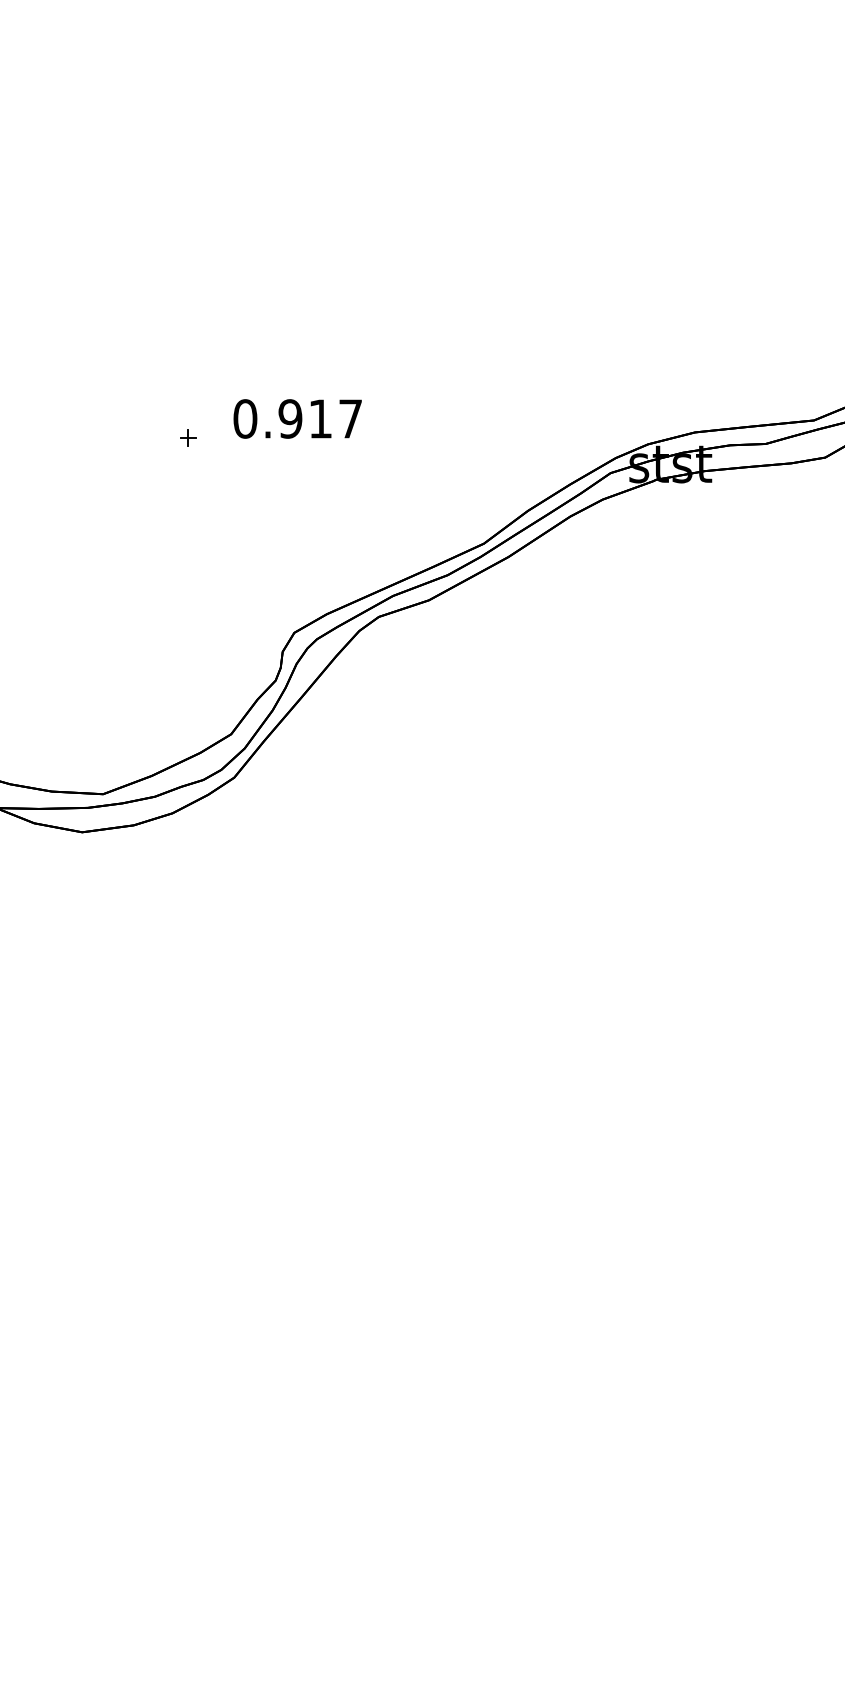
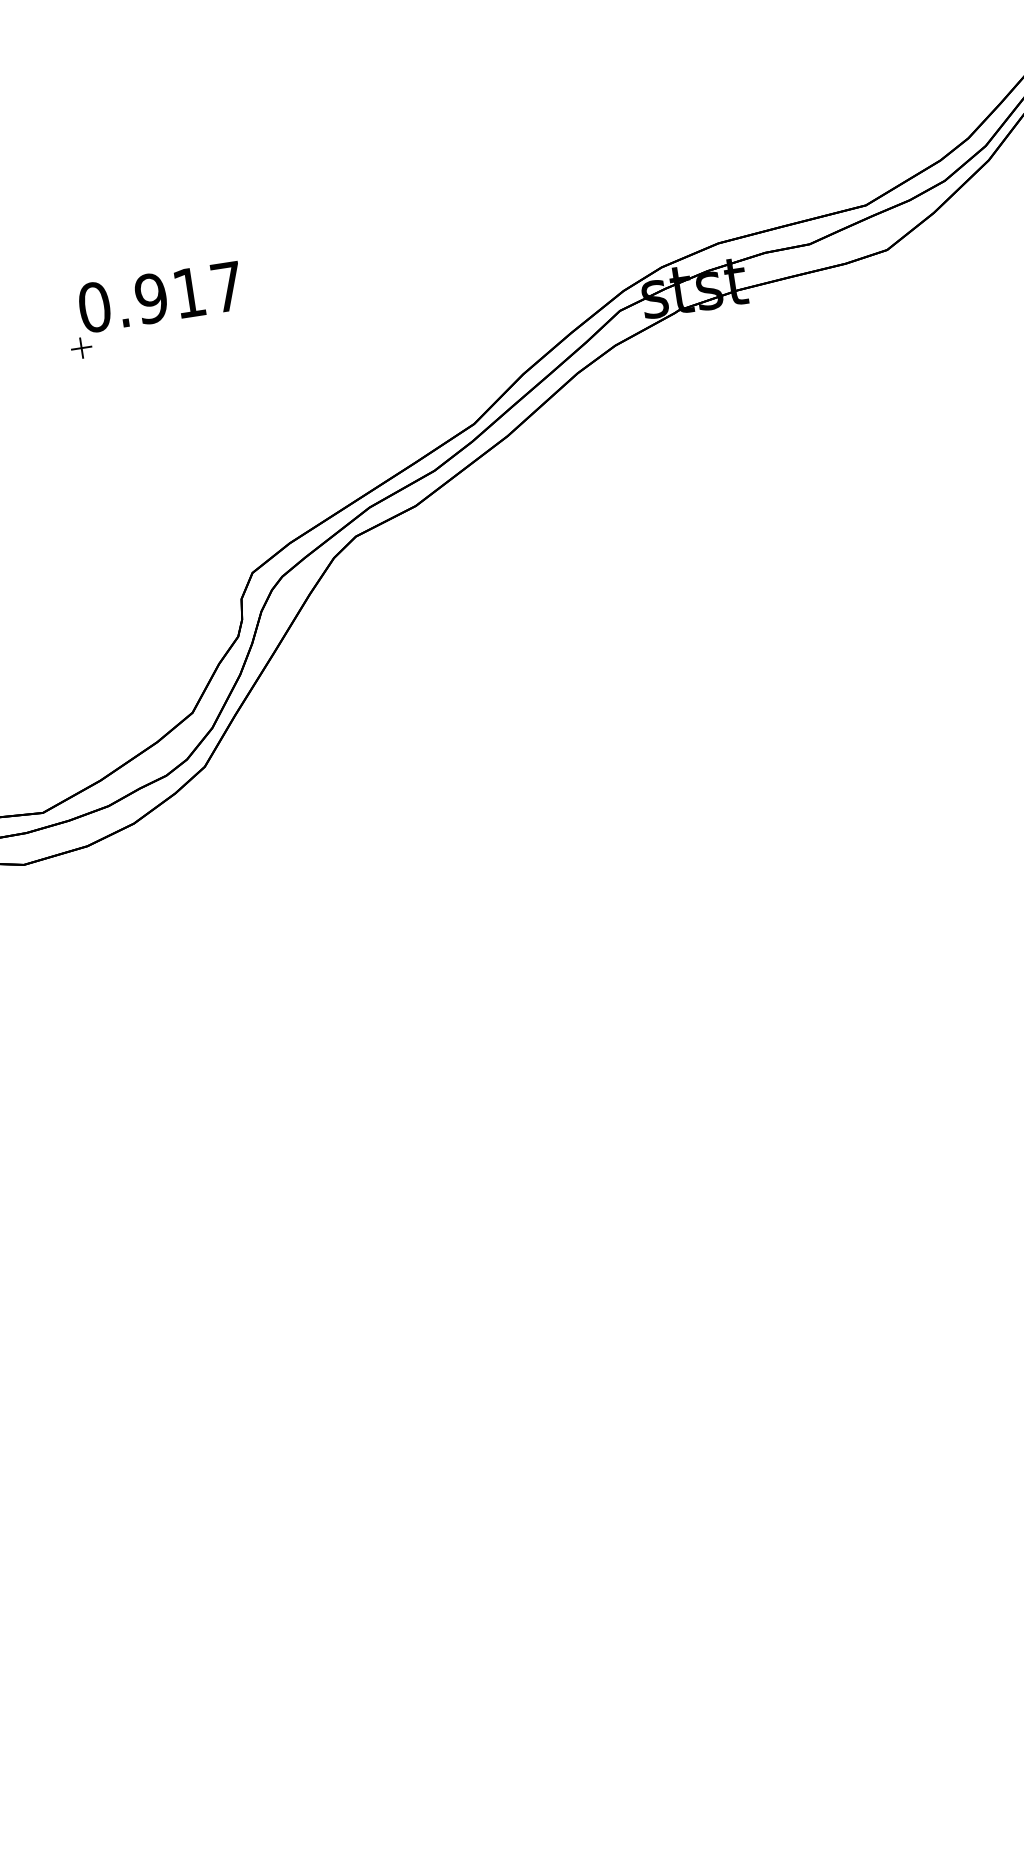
text: (297, 418) -> (160, 296), moved

